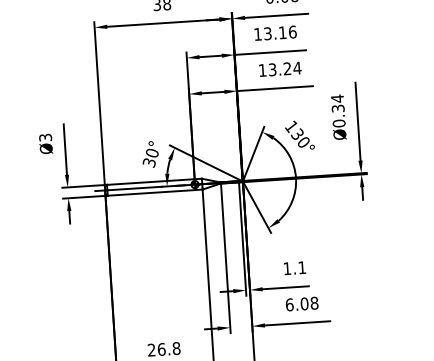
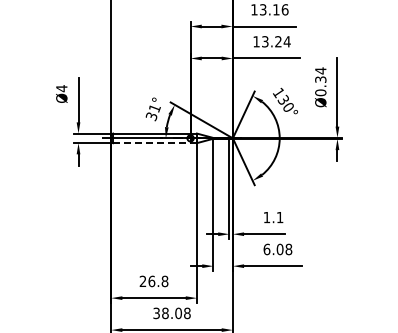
text: (45, 137) -> (61, 88), Ø3 -> Ø4
text: (152, 153) -> (154, 108), 30° -> 31°
line: (151, 193) -> (151, 143), solid -> dashed

